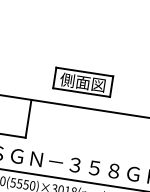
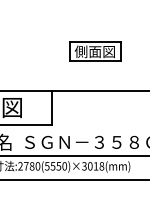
part: (83, 82) -> (95, 51), moved

